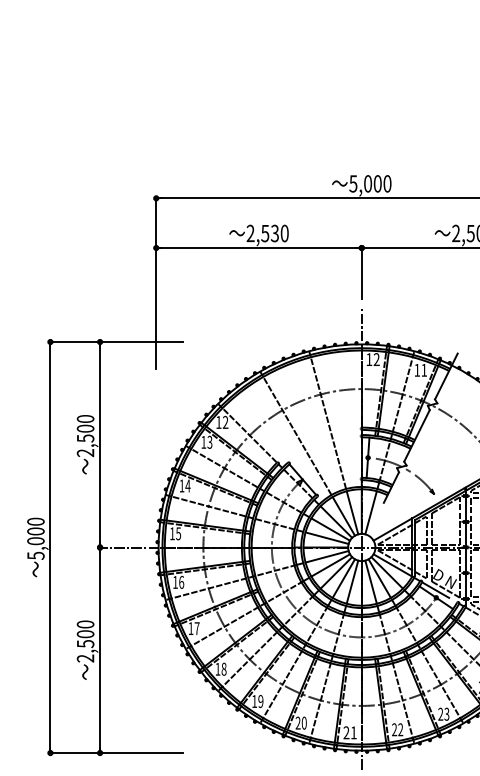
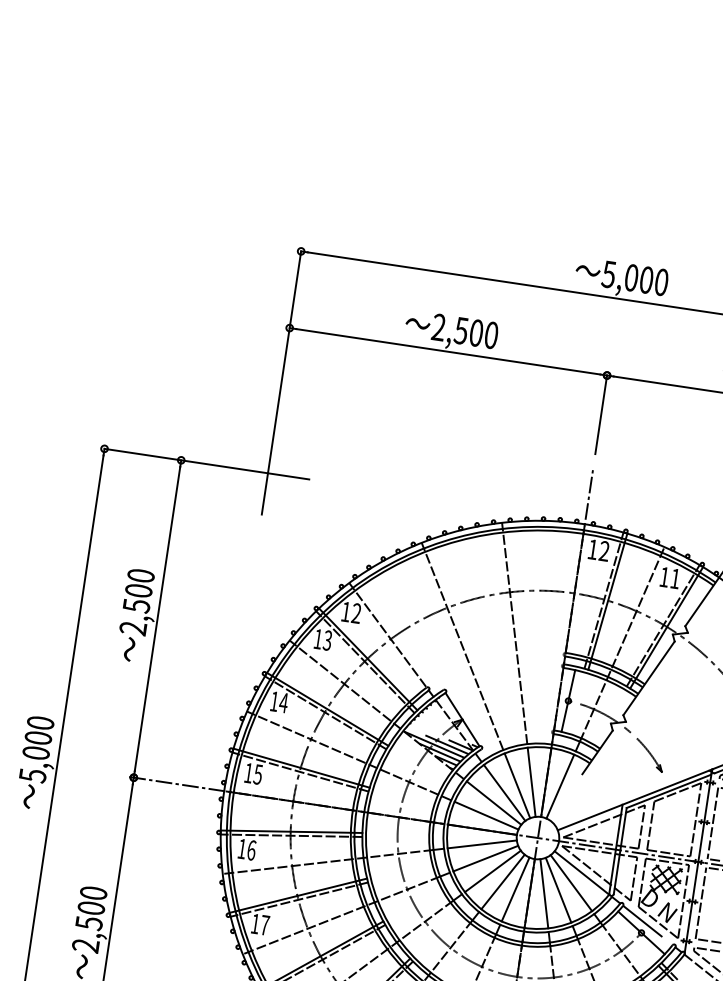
text: (274, 233) -> (475, 332), 2,530 -> 2,500
hatch: (290, 488) -> (441, 730), added
hatch: (446, 561) -> (665, 879), added

